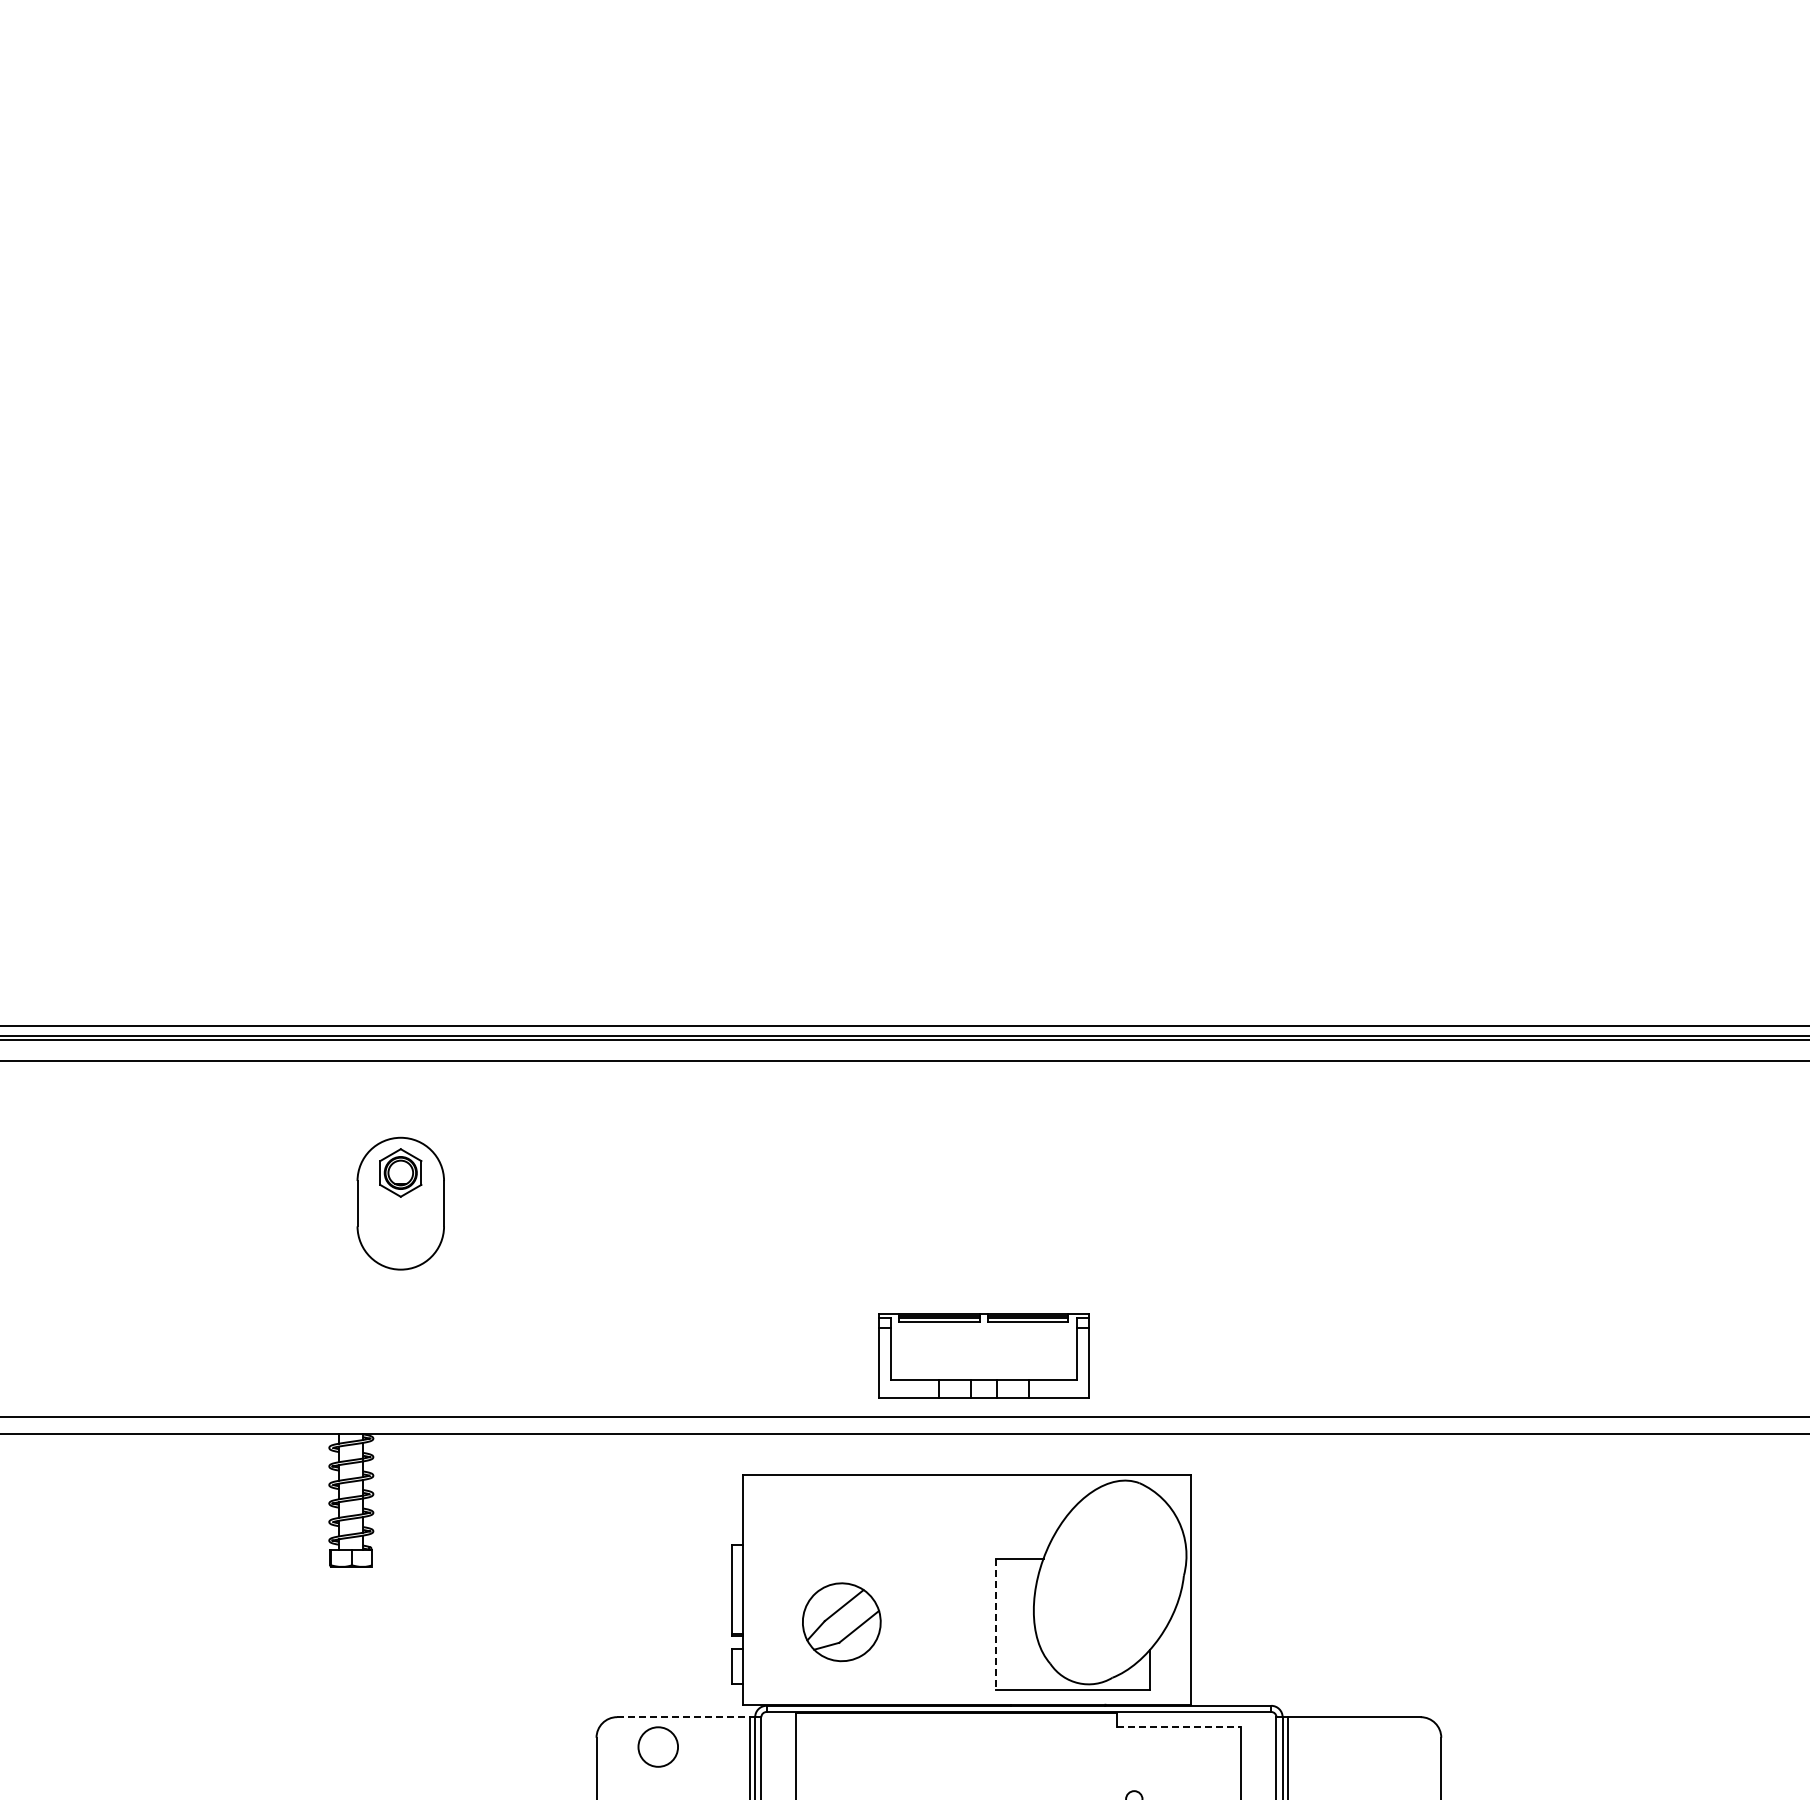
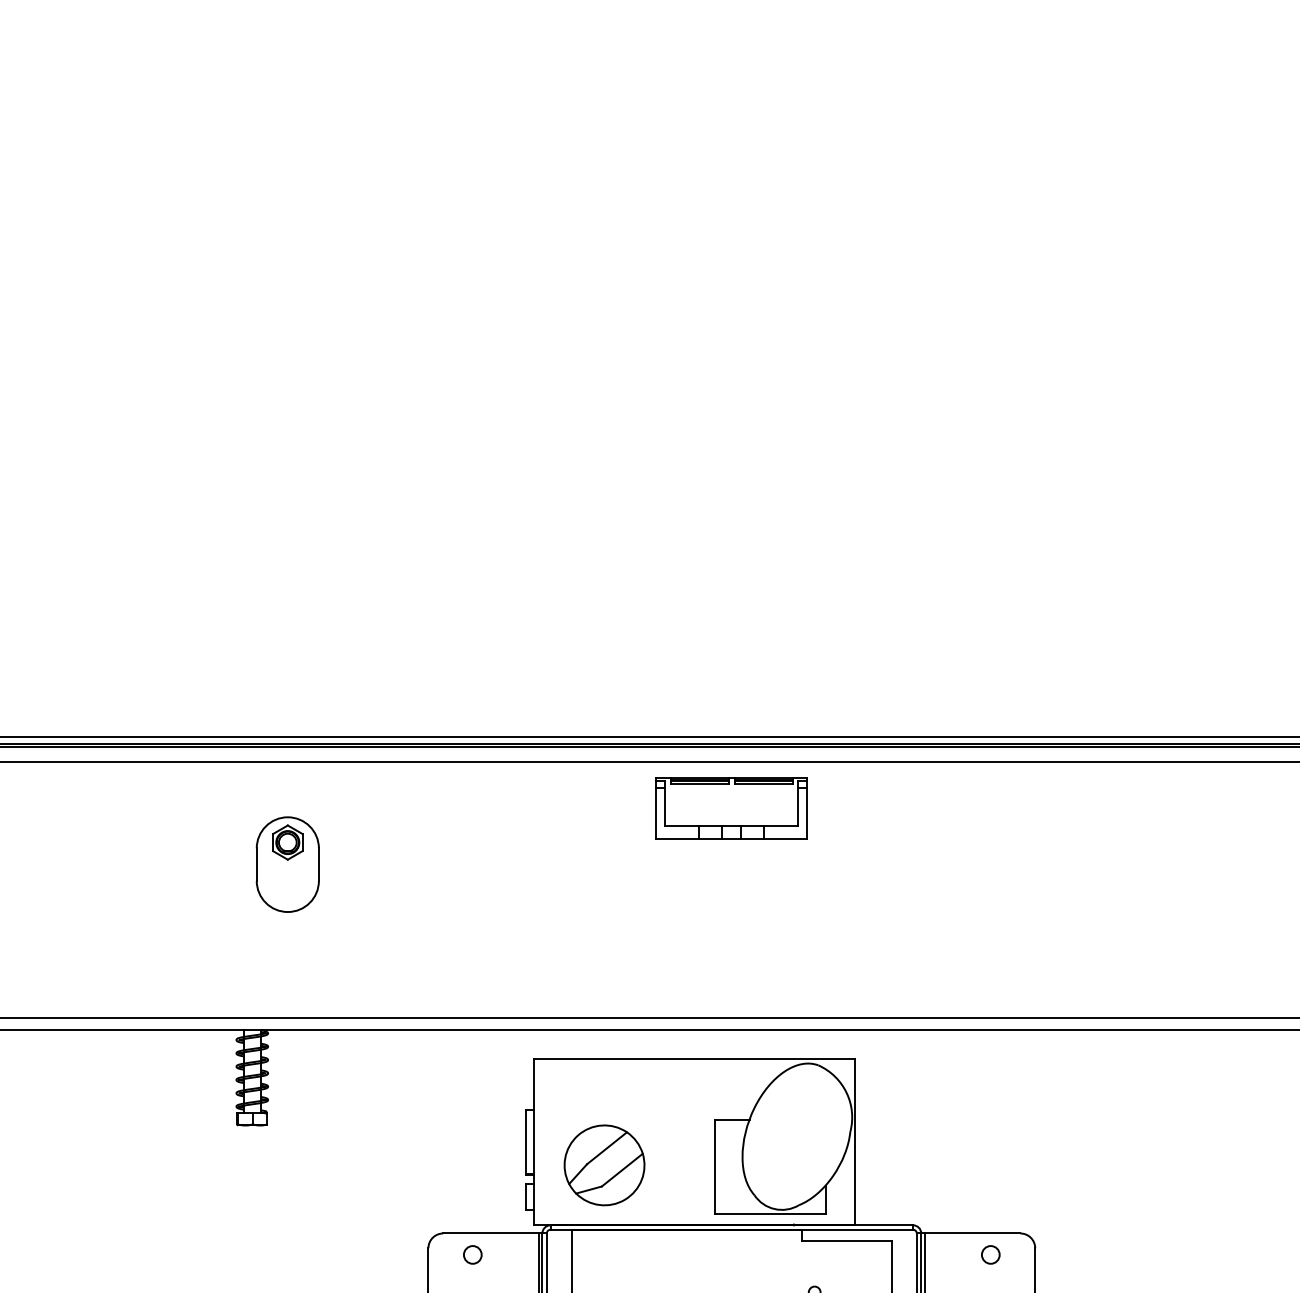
part: (983, 1355) -> (731, 808), moved
part: (841, 1621) -> (604, 1164), size x1.43
line: (995, 1624) -> (715, 1166), dashed -> solid
line: (684, 1717) -> (491, 1233), dashed -> solid
line: (1179, 1727) -> (847, 1240), dashed -> solid
circle: (658, 1746) -> (472, 1254), size x0.62
circle: (1379, 1746) -> (990, 1254), added

